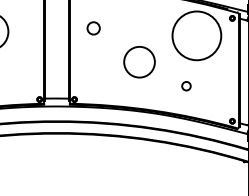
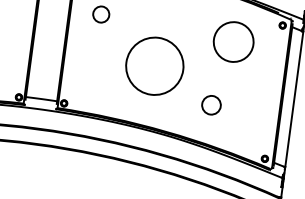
circle: (196, 35) -> (233, 41), size x0.62
circle: (139, 62) -> (154, 66), size x1.43
circle: (186, 86) -> (211, 105), size x1.67

